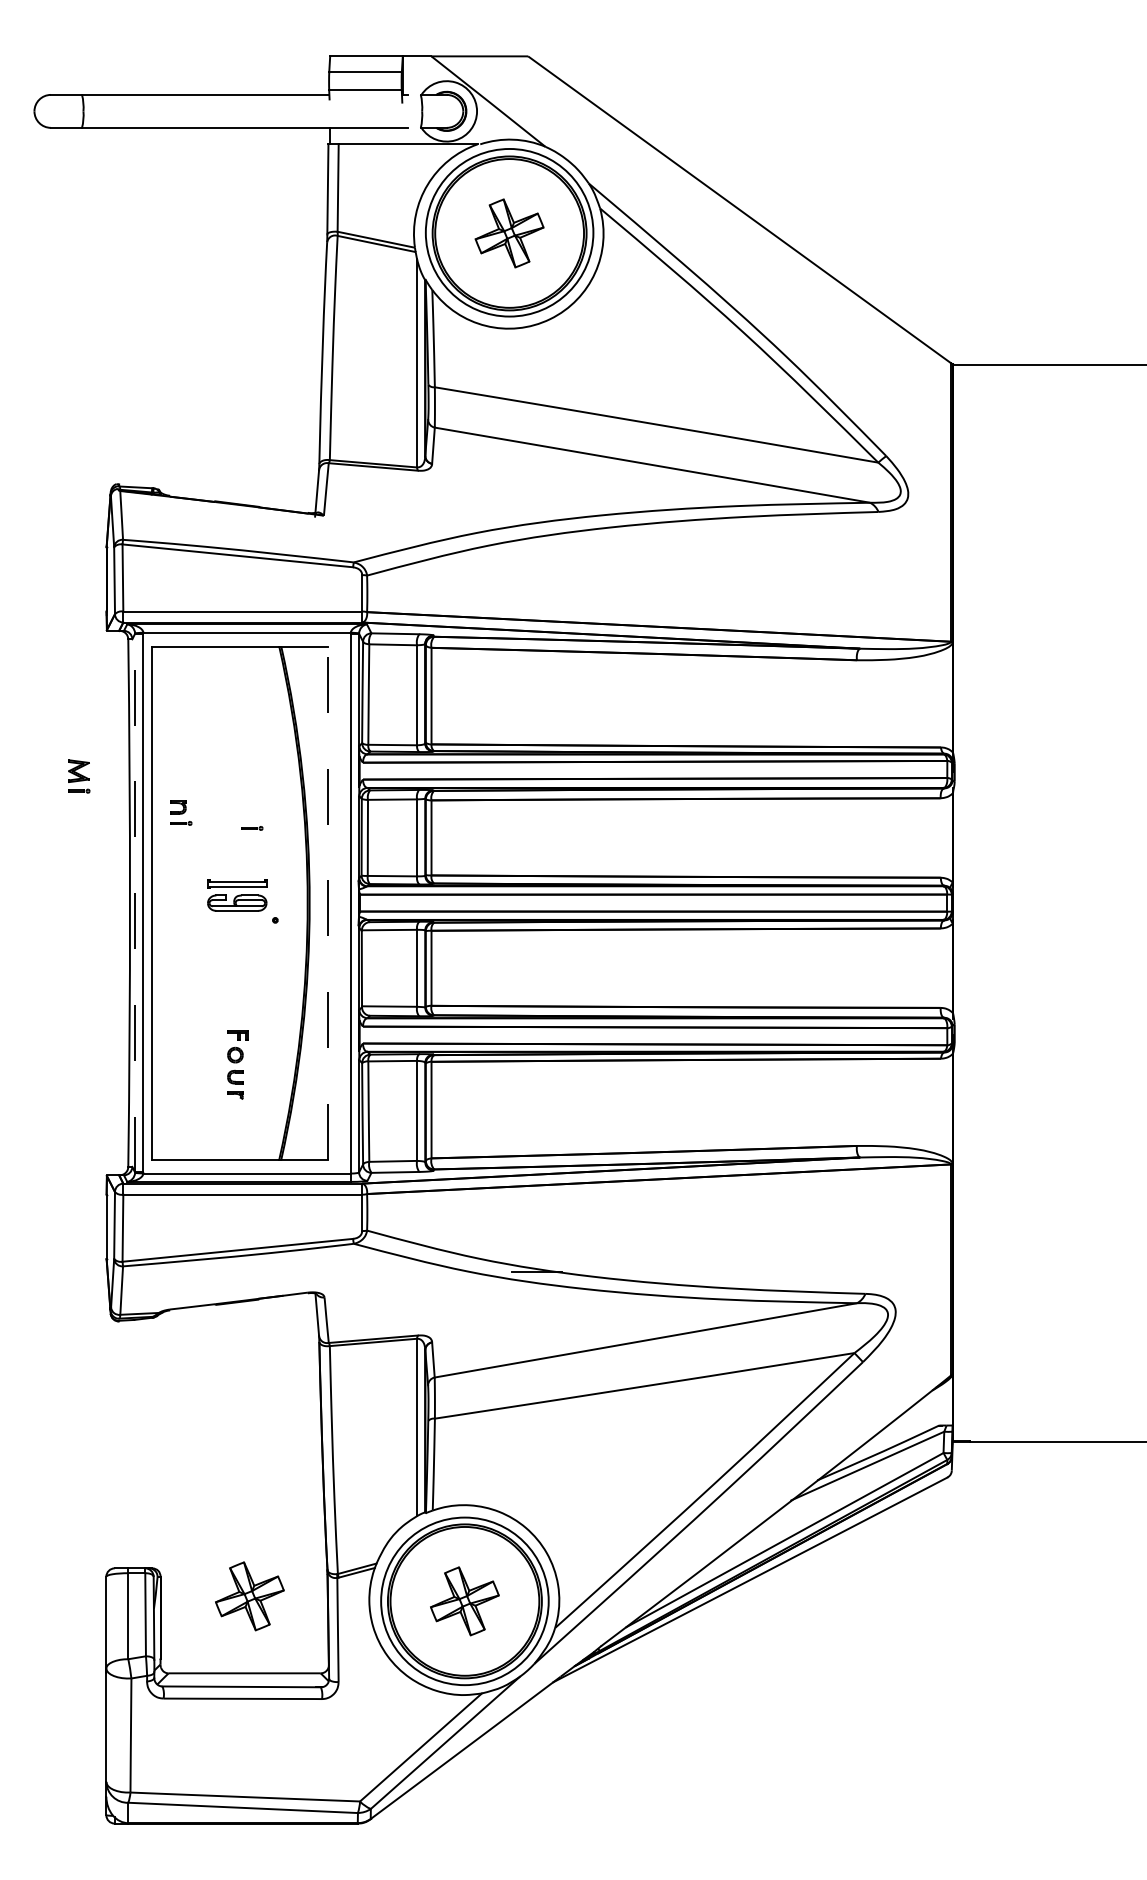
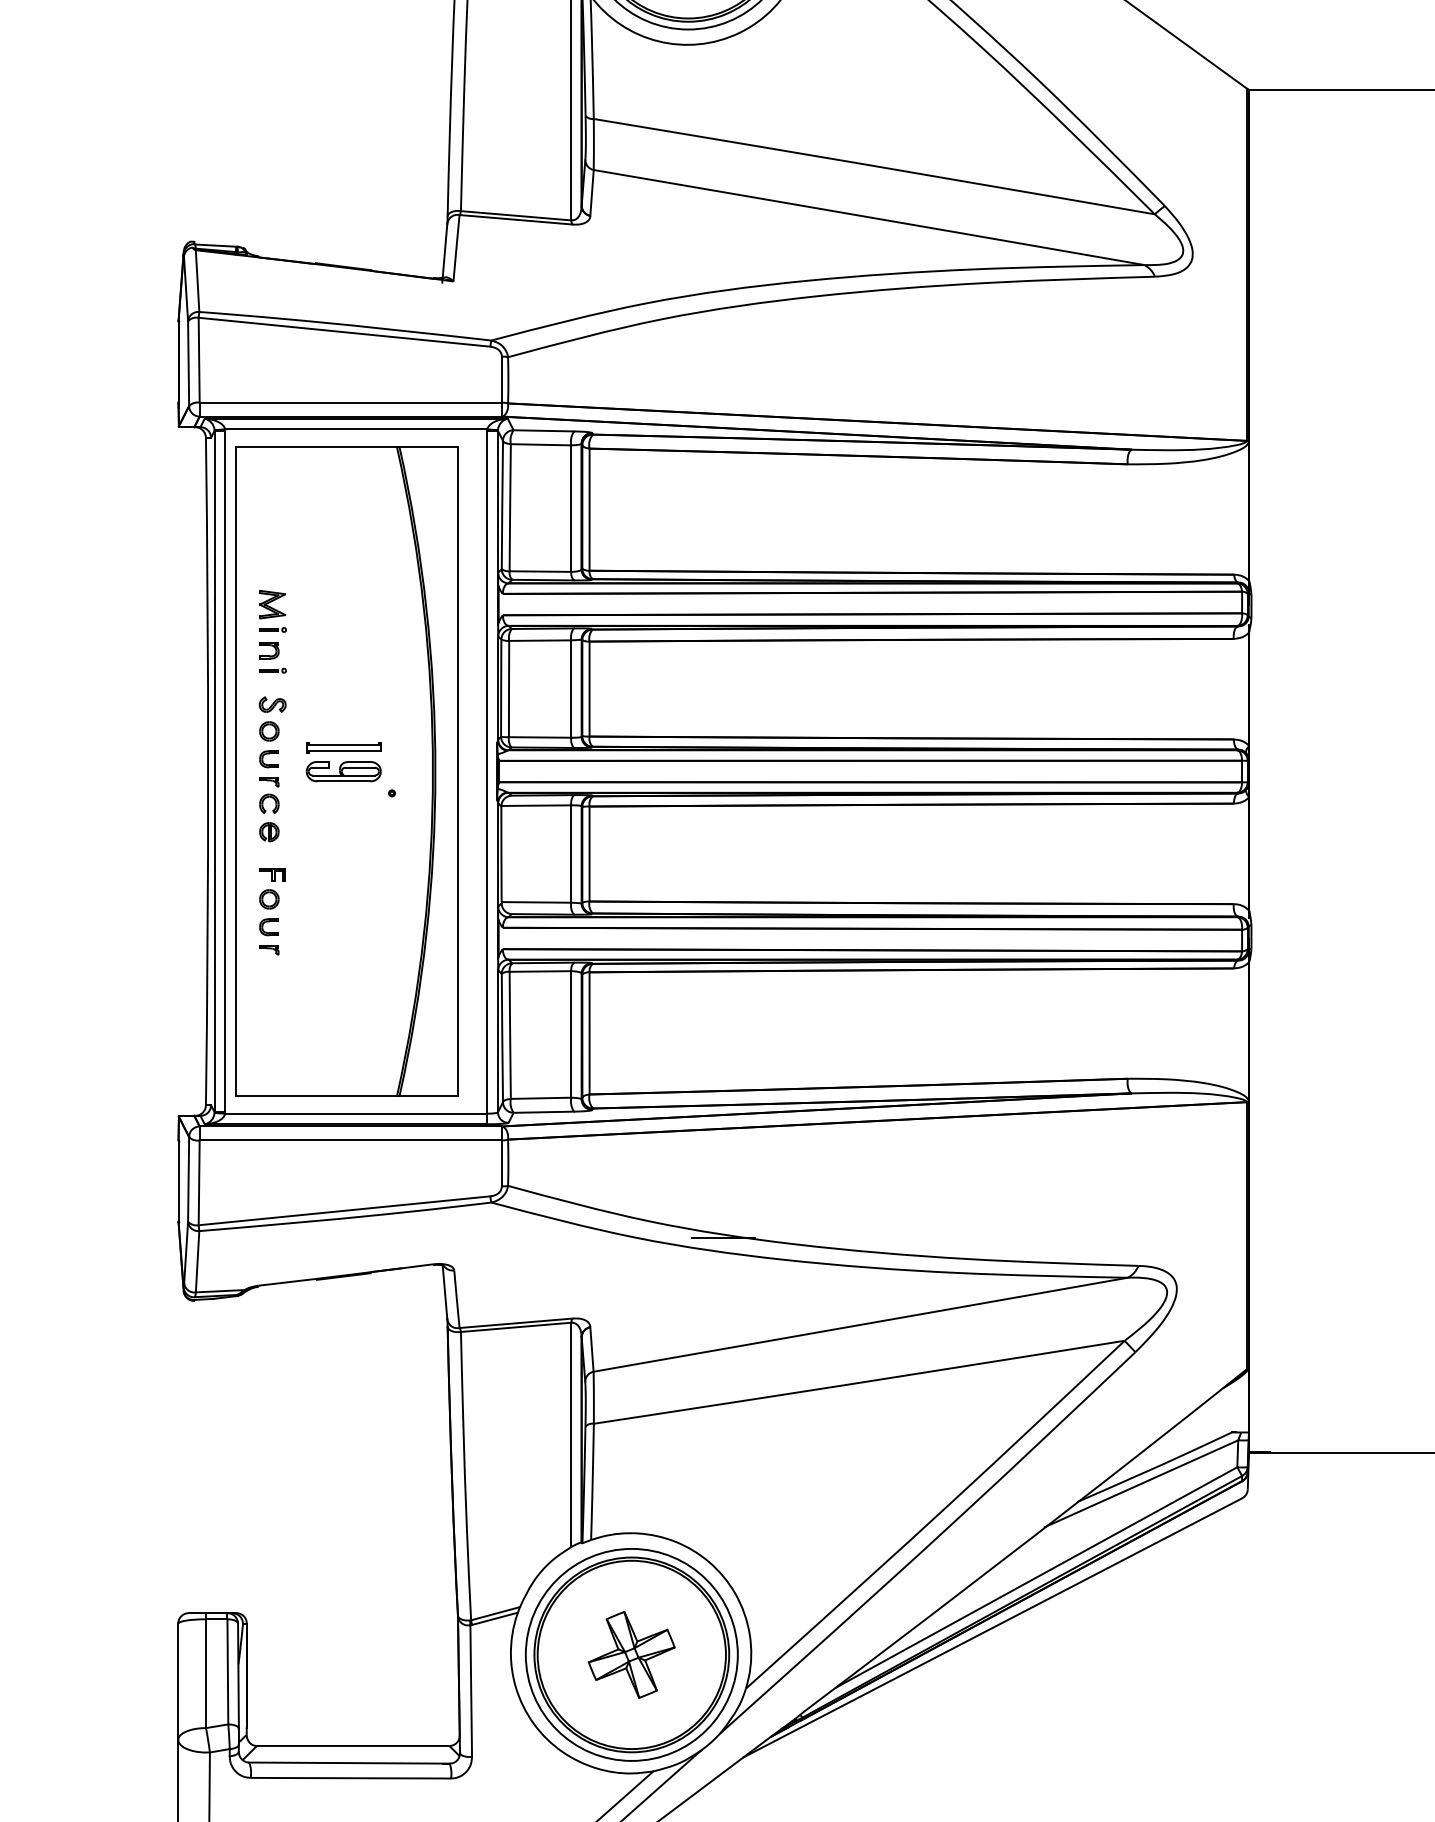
part: (79, 776) -> (273, 611), moved
line: (252, 828) -> (363, 677), removed
part: (181, 901) -> (273, 769), added
line: (135, 902) -> (215, 770), dashed -> solid
line: (327, 903) -> (457, 772), dashed -> solid
part: (237, 1064) -> (271, 911), moved
part: (249, 1596) -> (359, 1648), removed

